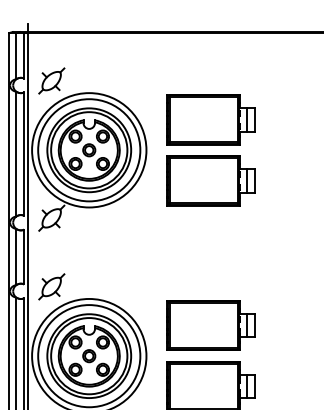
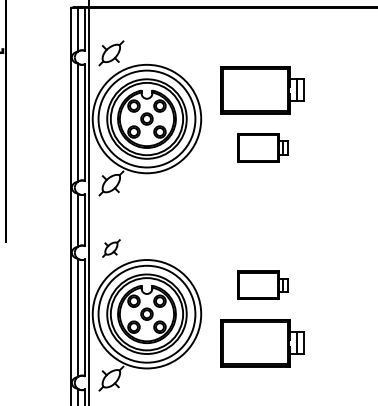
part: (211, 180) -> (262, 147), size x0.6
part: (51, 286) -> (111, 248), size x0.7
part: (211, 325) -> (262, 285), size x0.6

